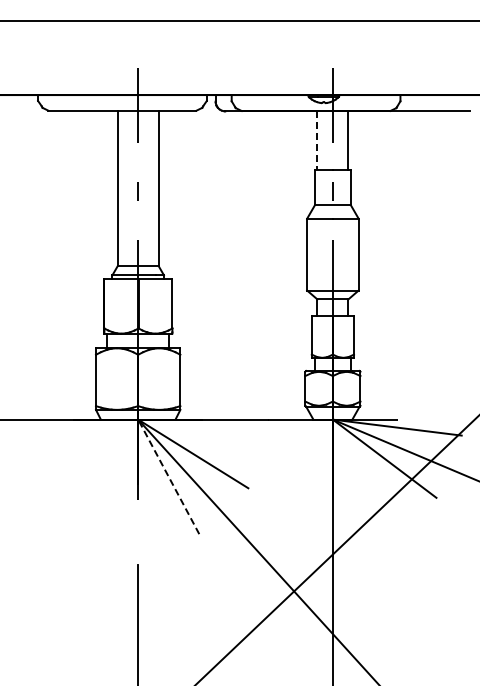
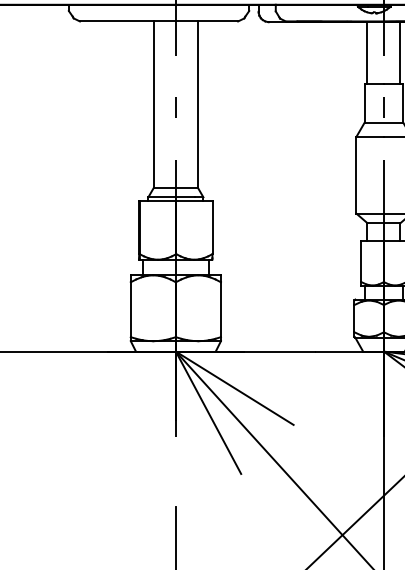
line: (317, 140) -> (367, 53), dashed -> solid
line: (168, 476) -> (208, 412), dashed -> solid

